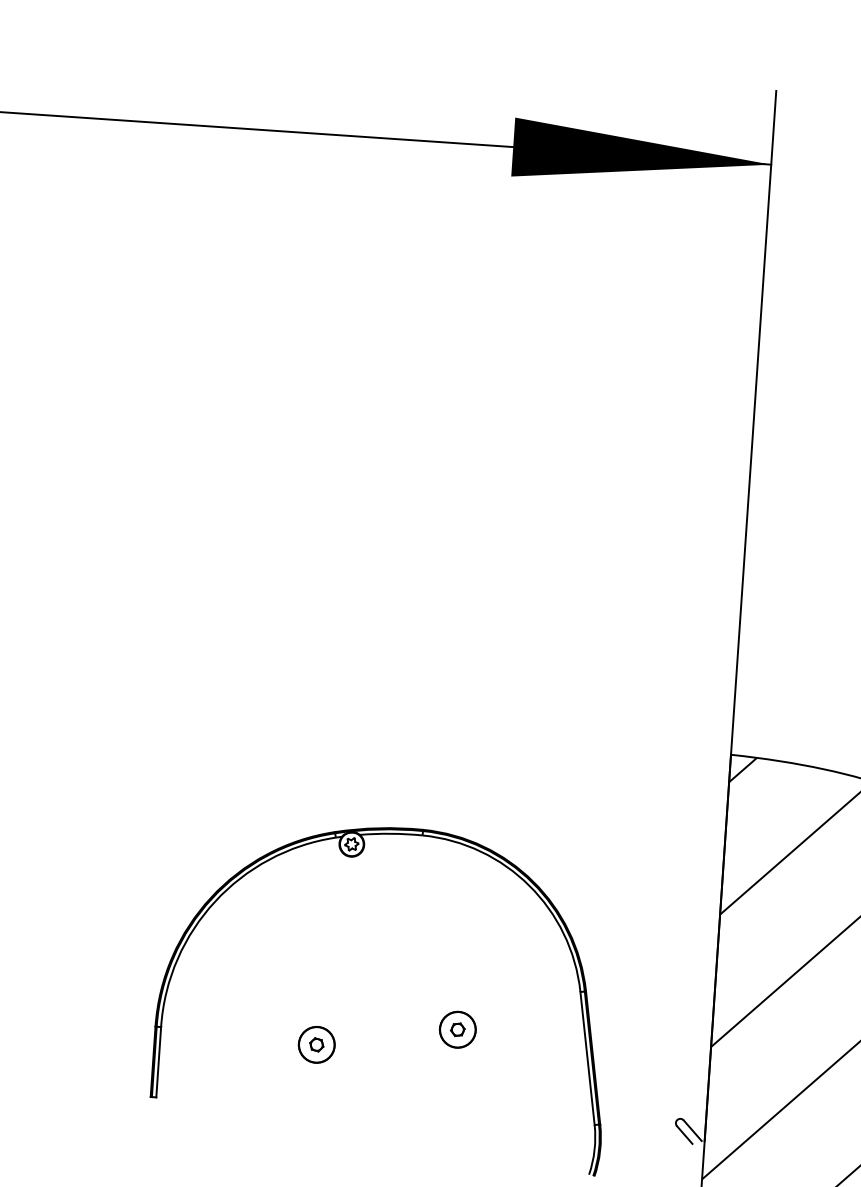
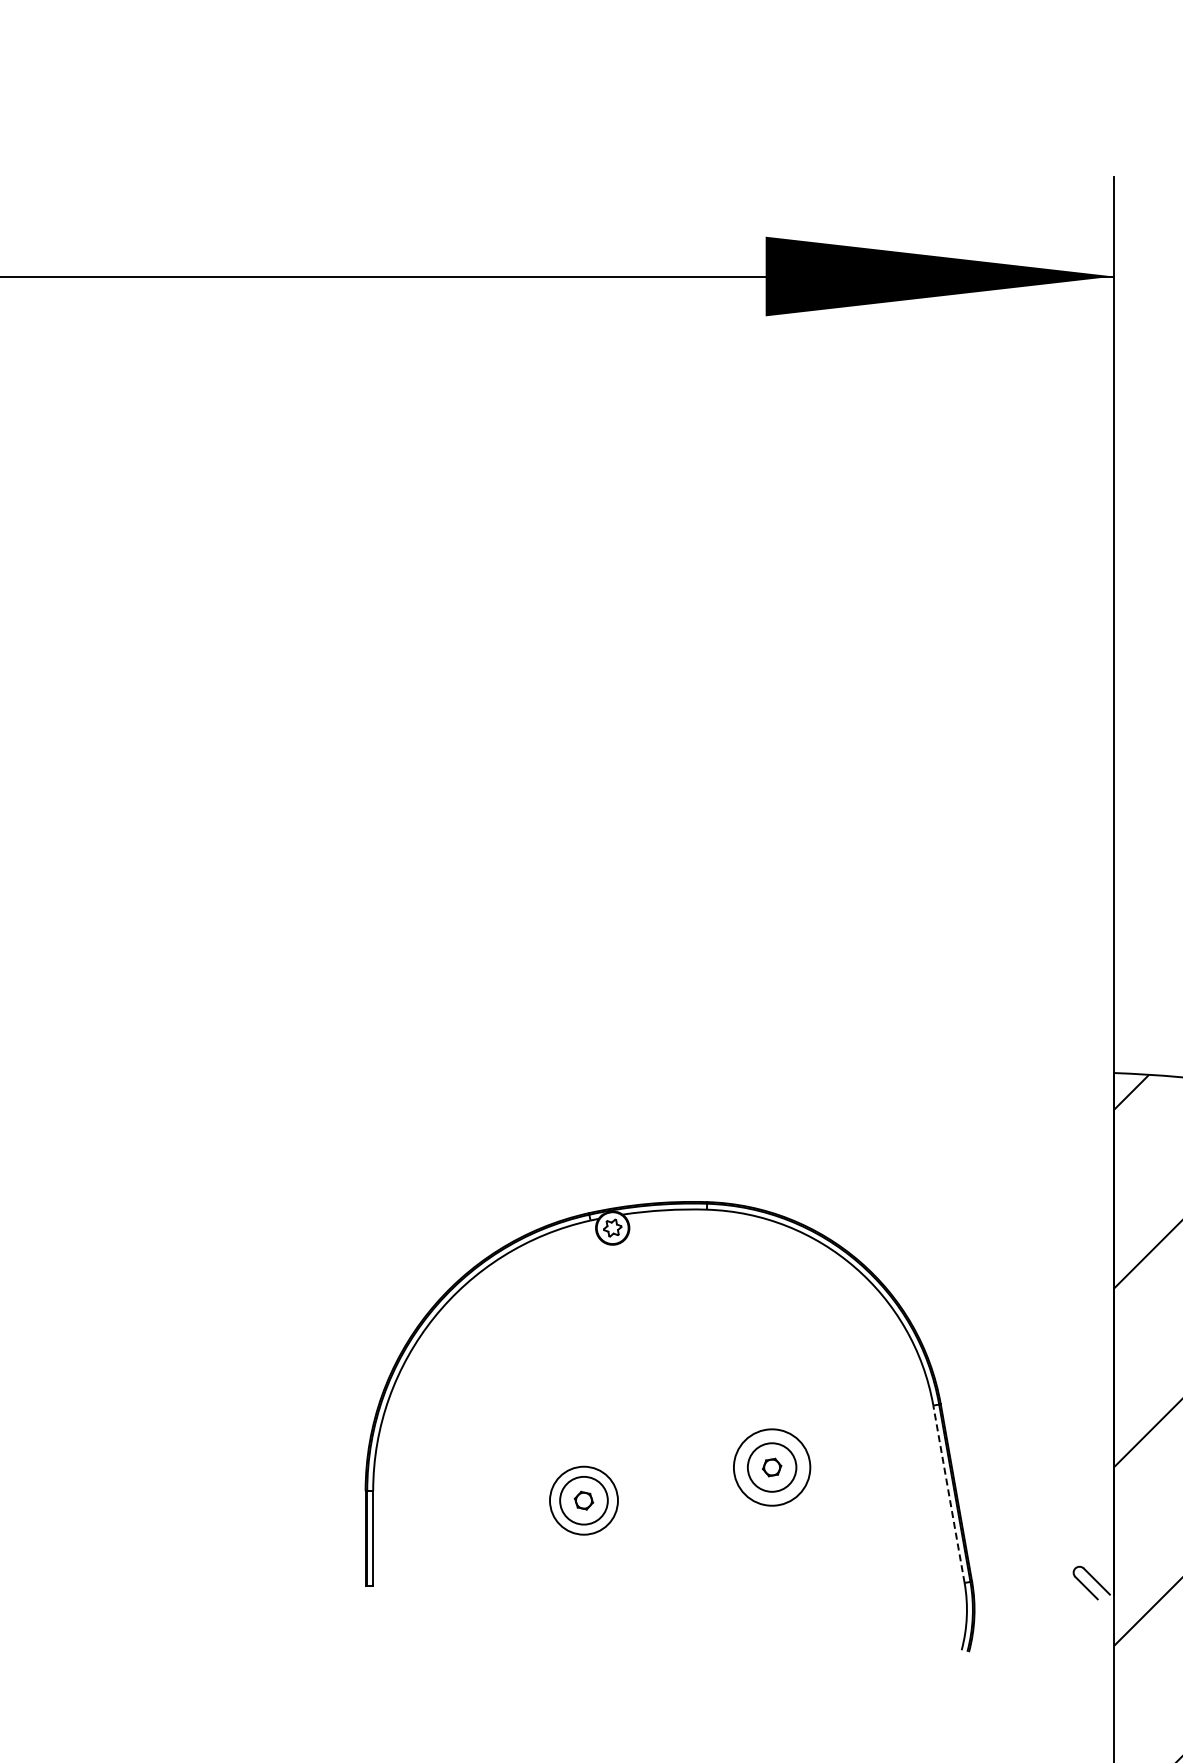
circle: (457, 1029) -> (771, 1467), size x1.6
circle: (316, 1044) -> (583, 1500), size x1.4
line: (587, 1057) -> (948, 1493), solid -> dashed

